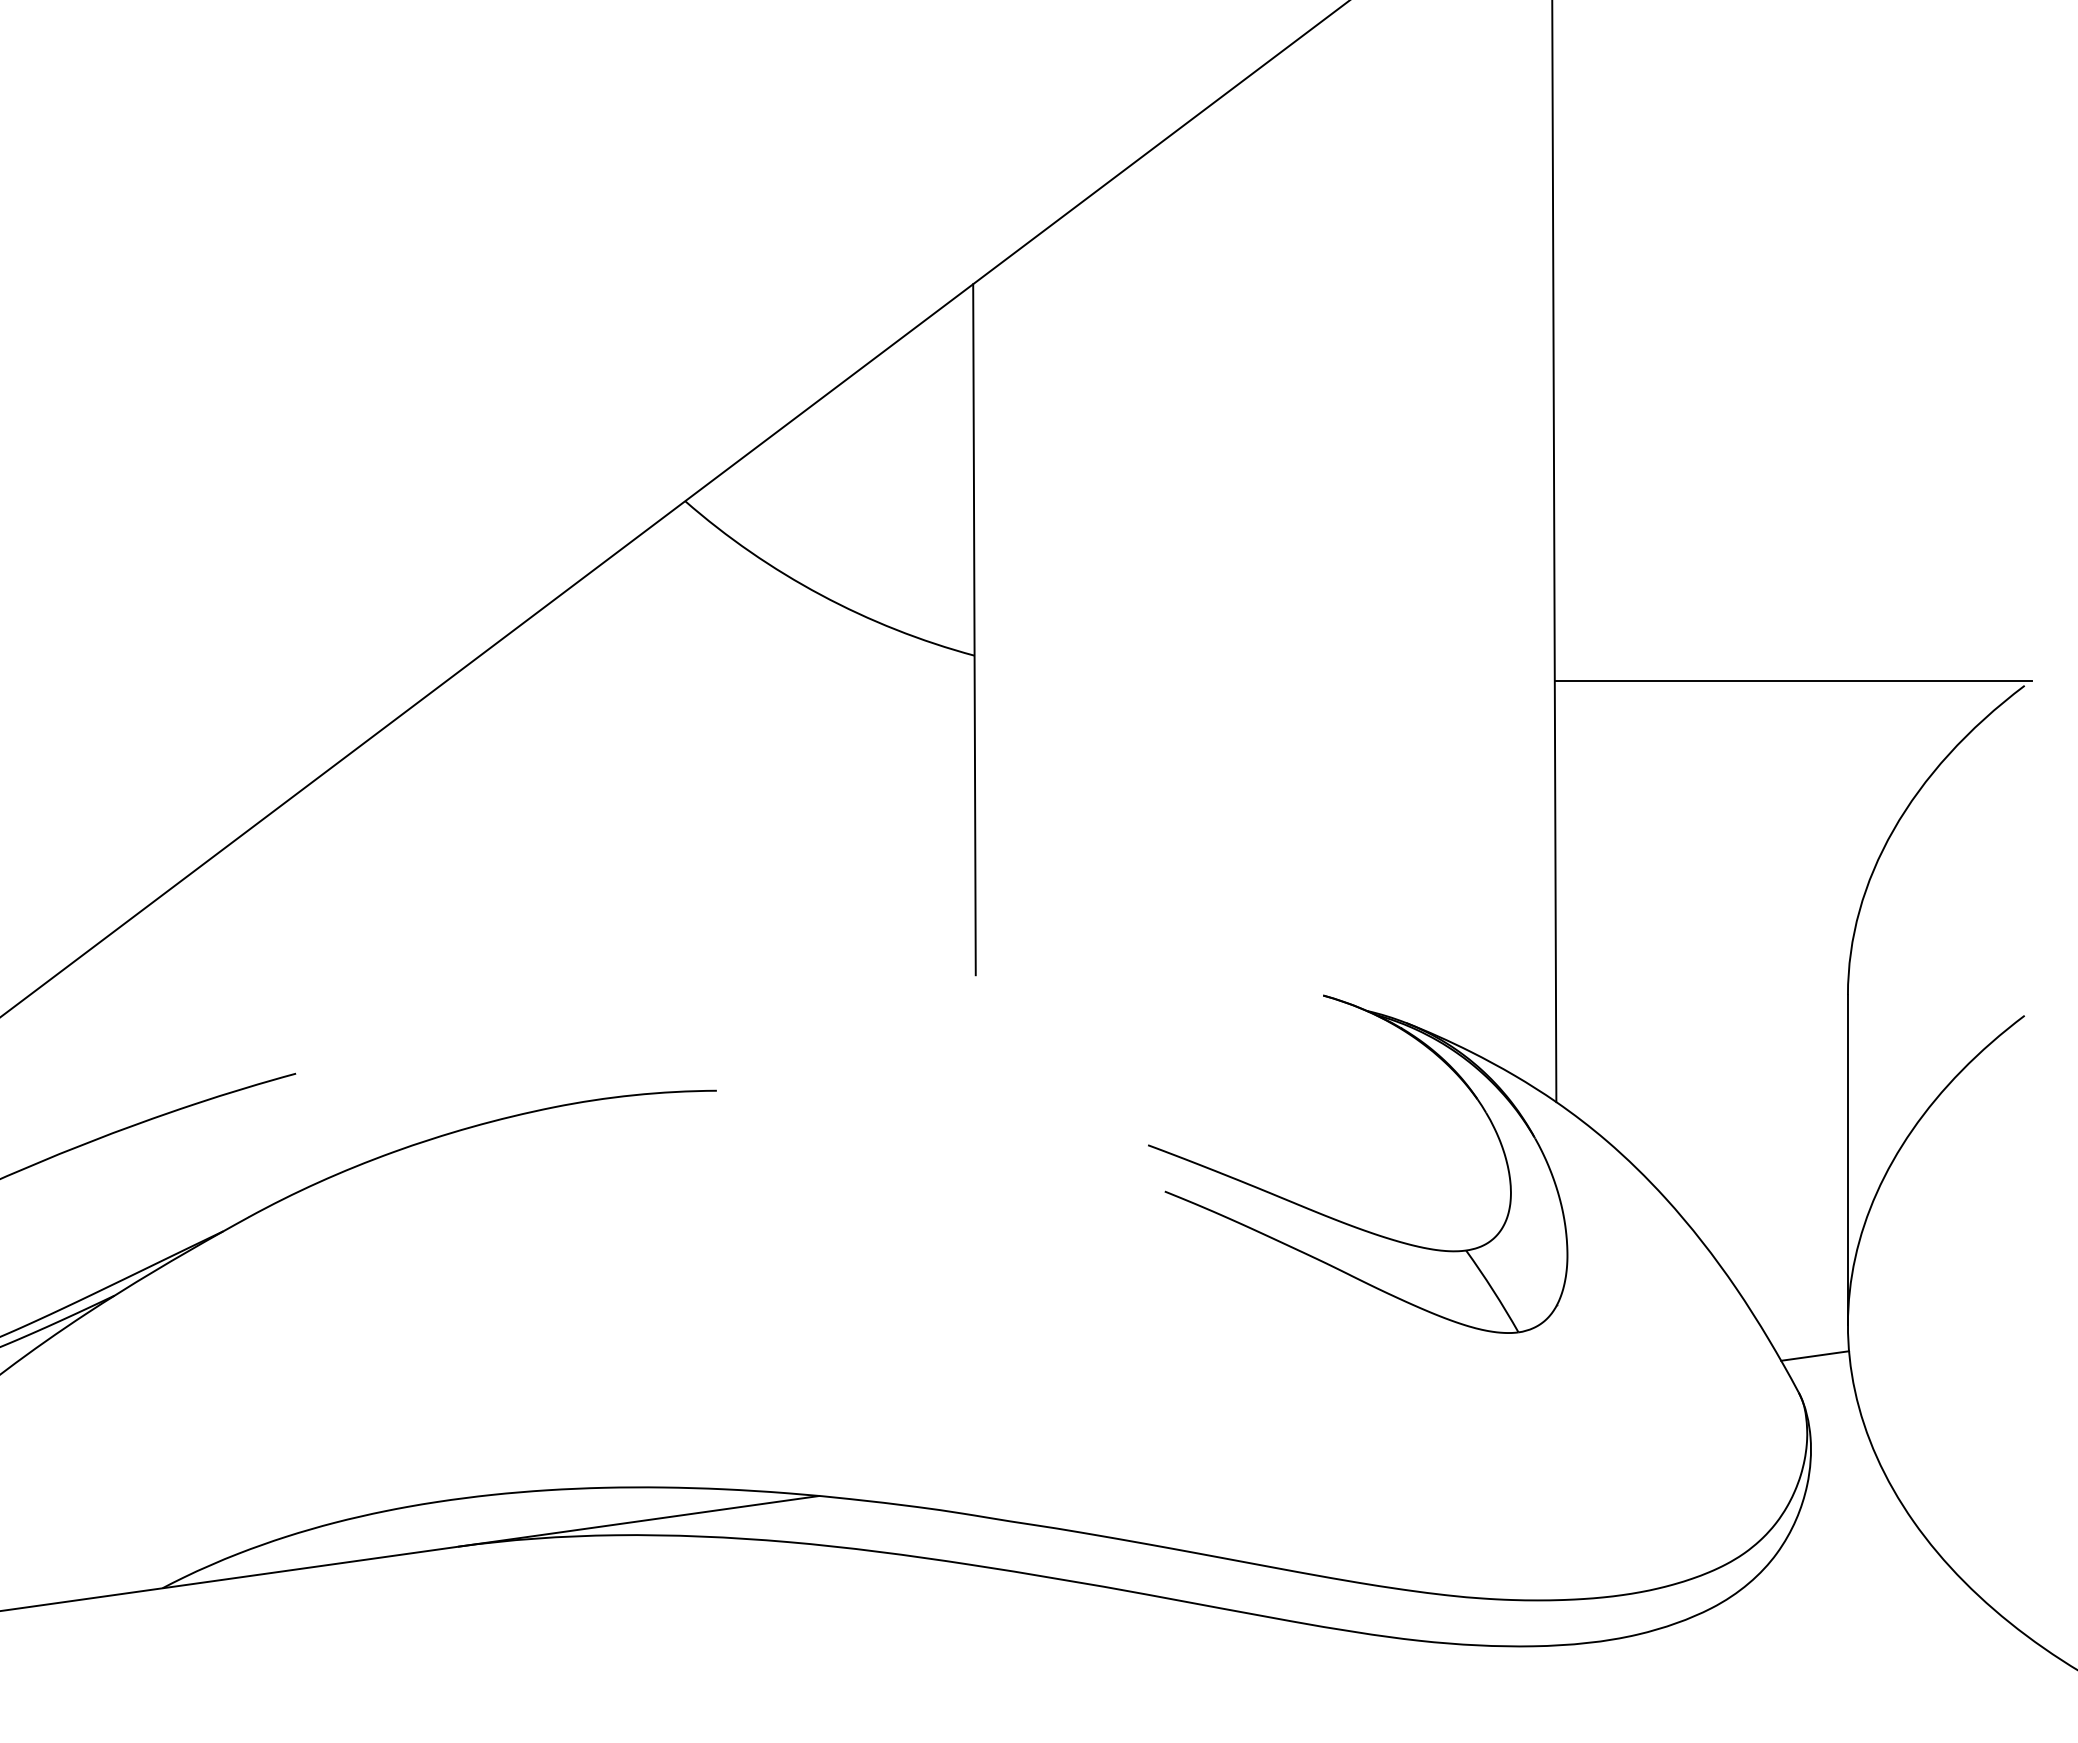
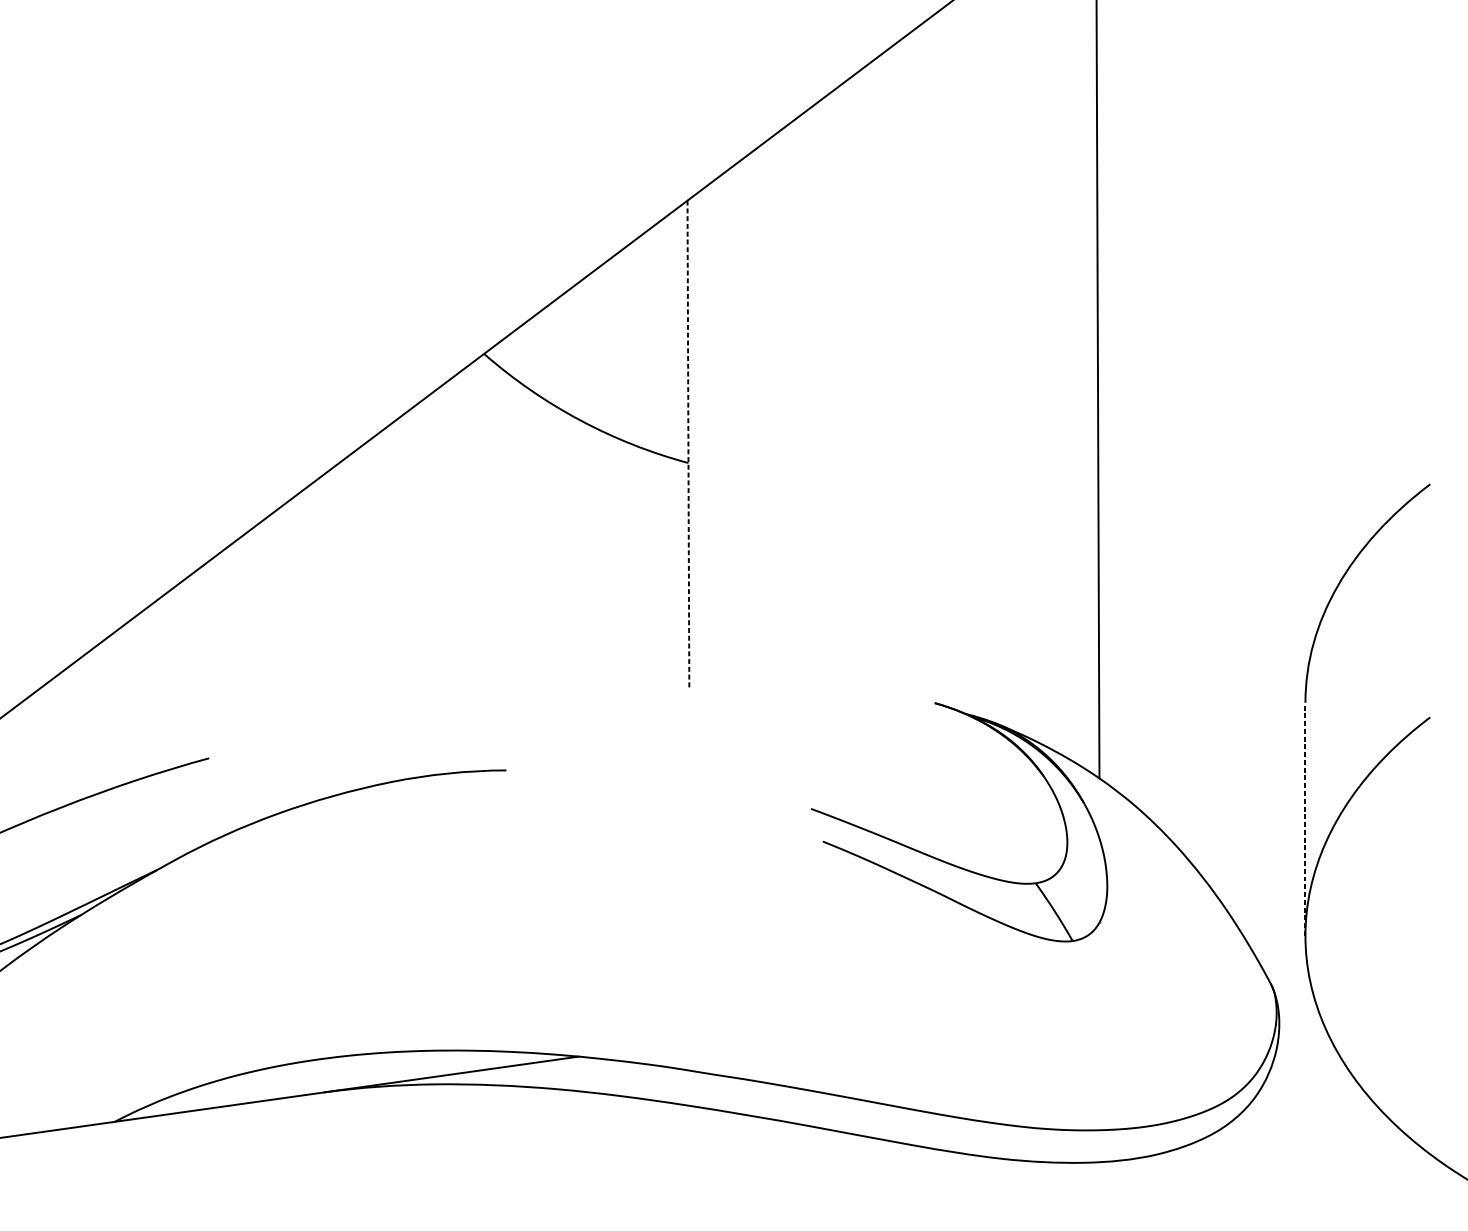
line: (974, 629) -> (688, 444), solid -> dashed
line: (1792, 680) -> (1266, 480), removed
line: (1847, 1160) -> (1305, 819), solid -> dashed
line: (1815, 1355) -> (1282, 957), removed

